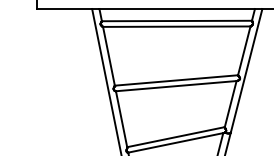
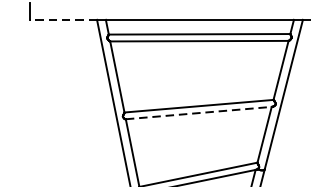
line: (64, 9) -> (63, 20), solid -> dashed
line: (176, 86) -> (199, 113), solid -> dashed

